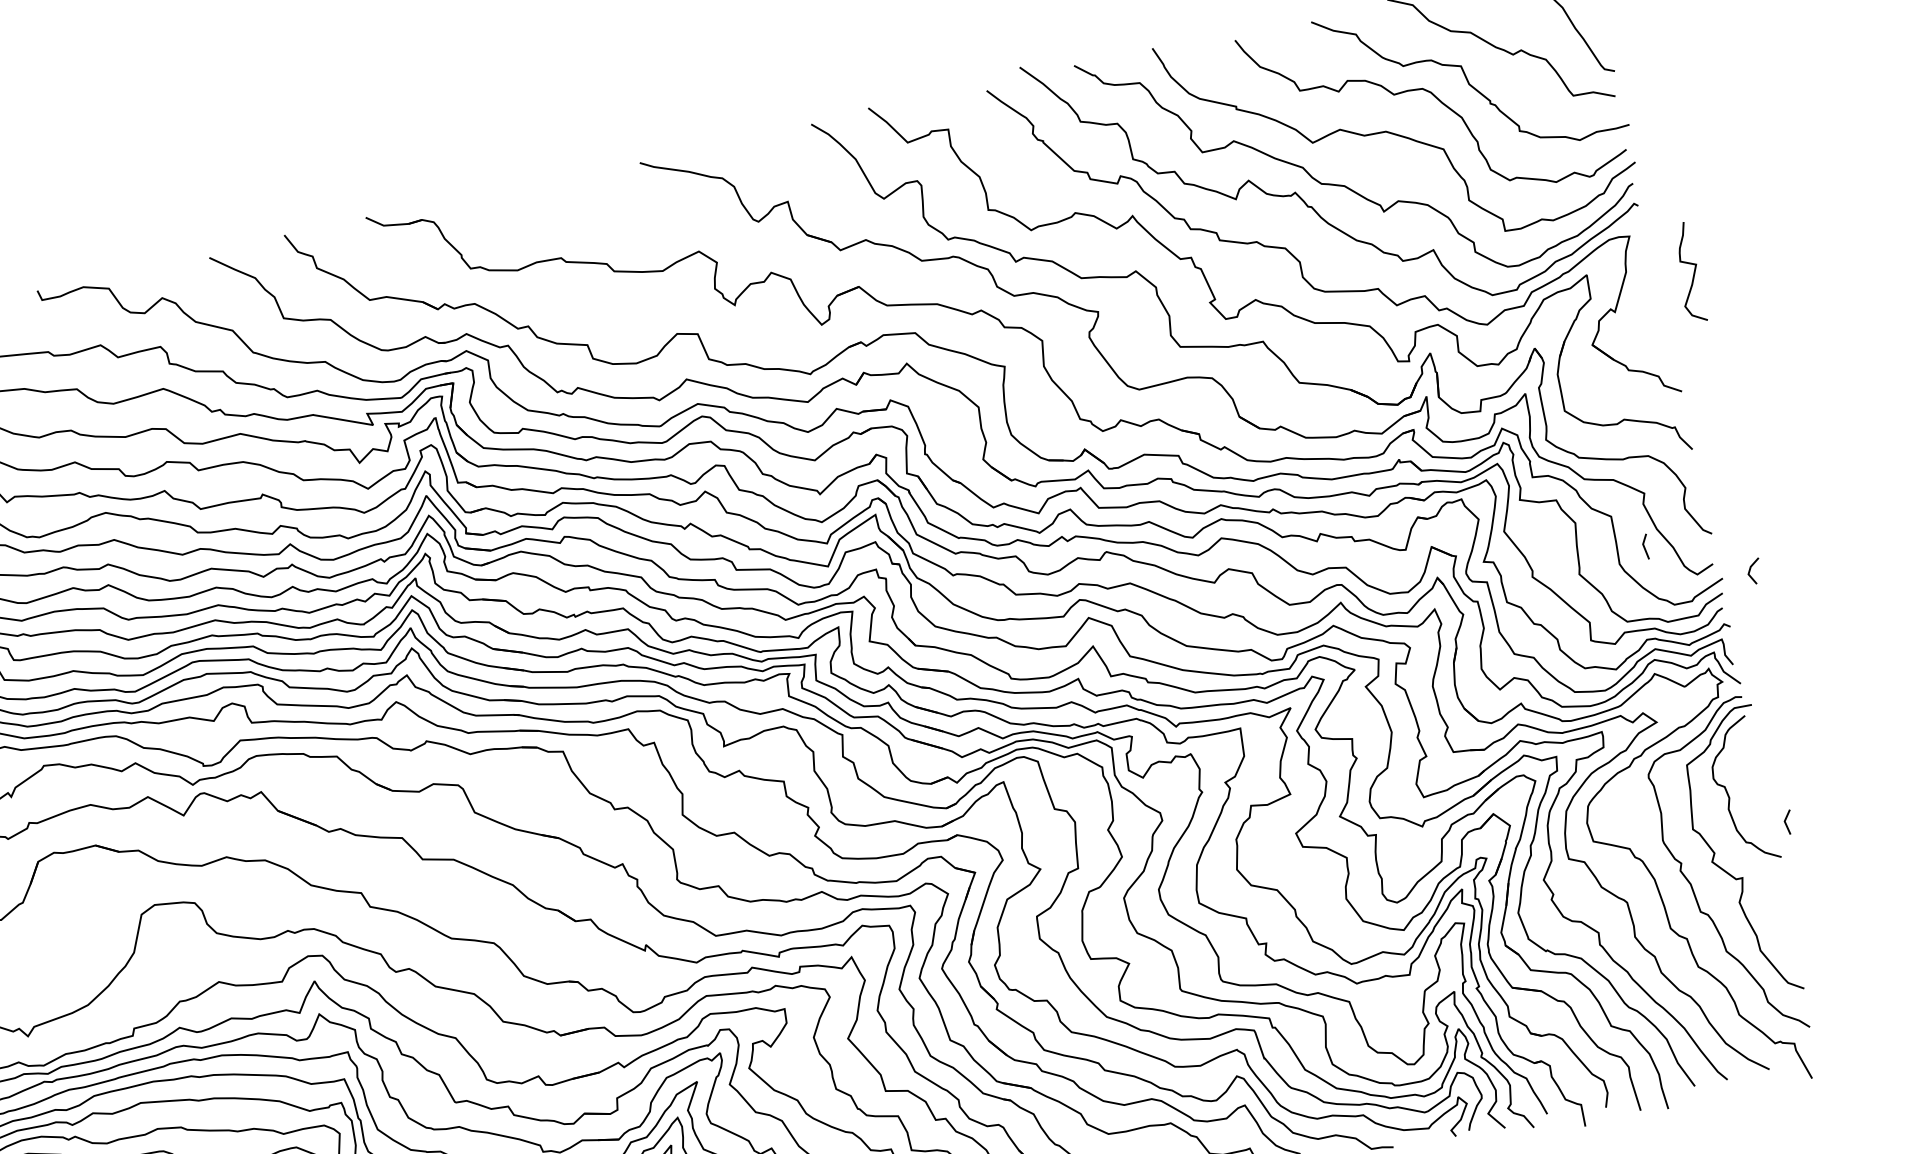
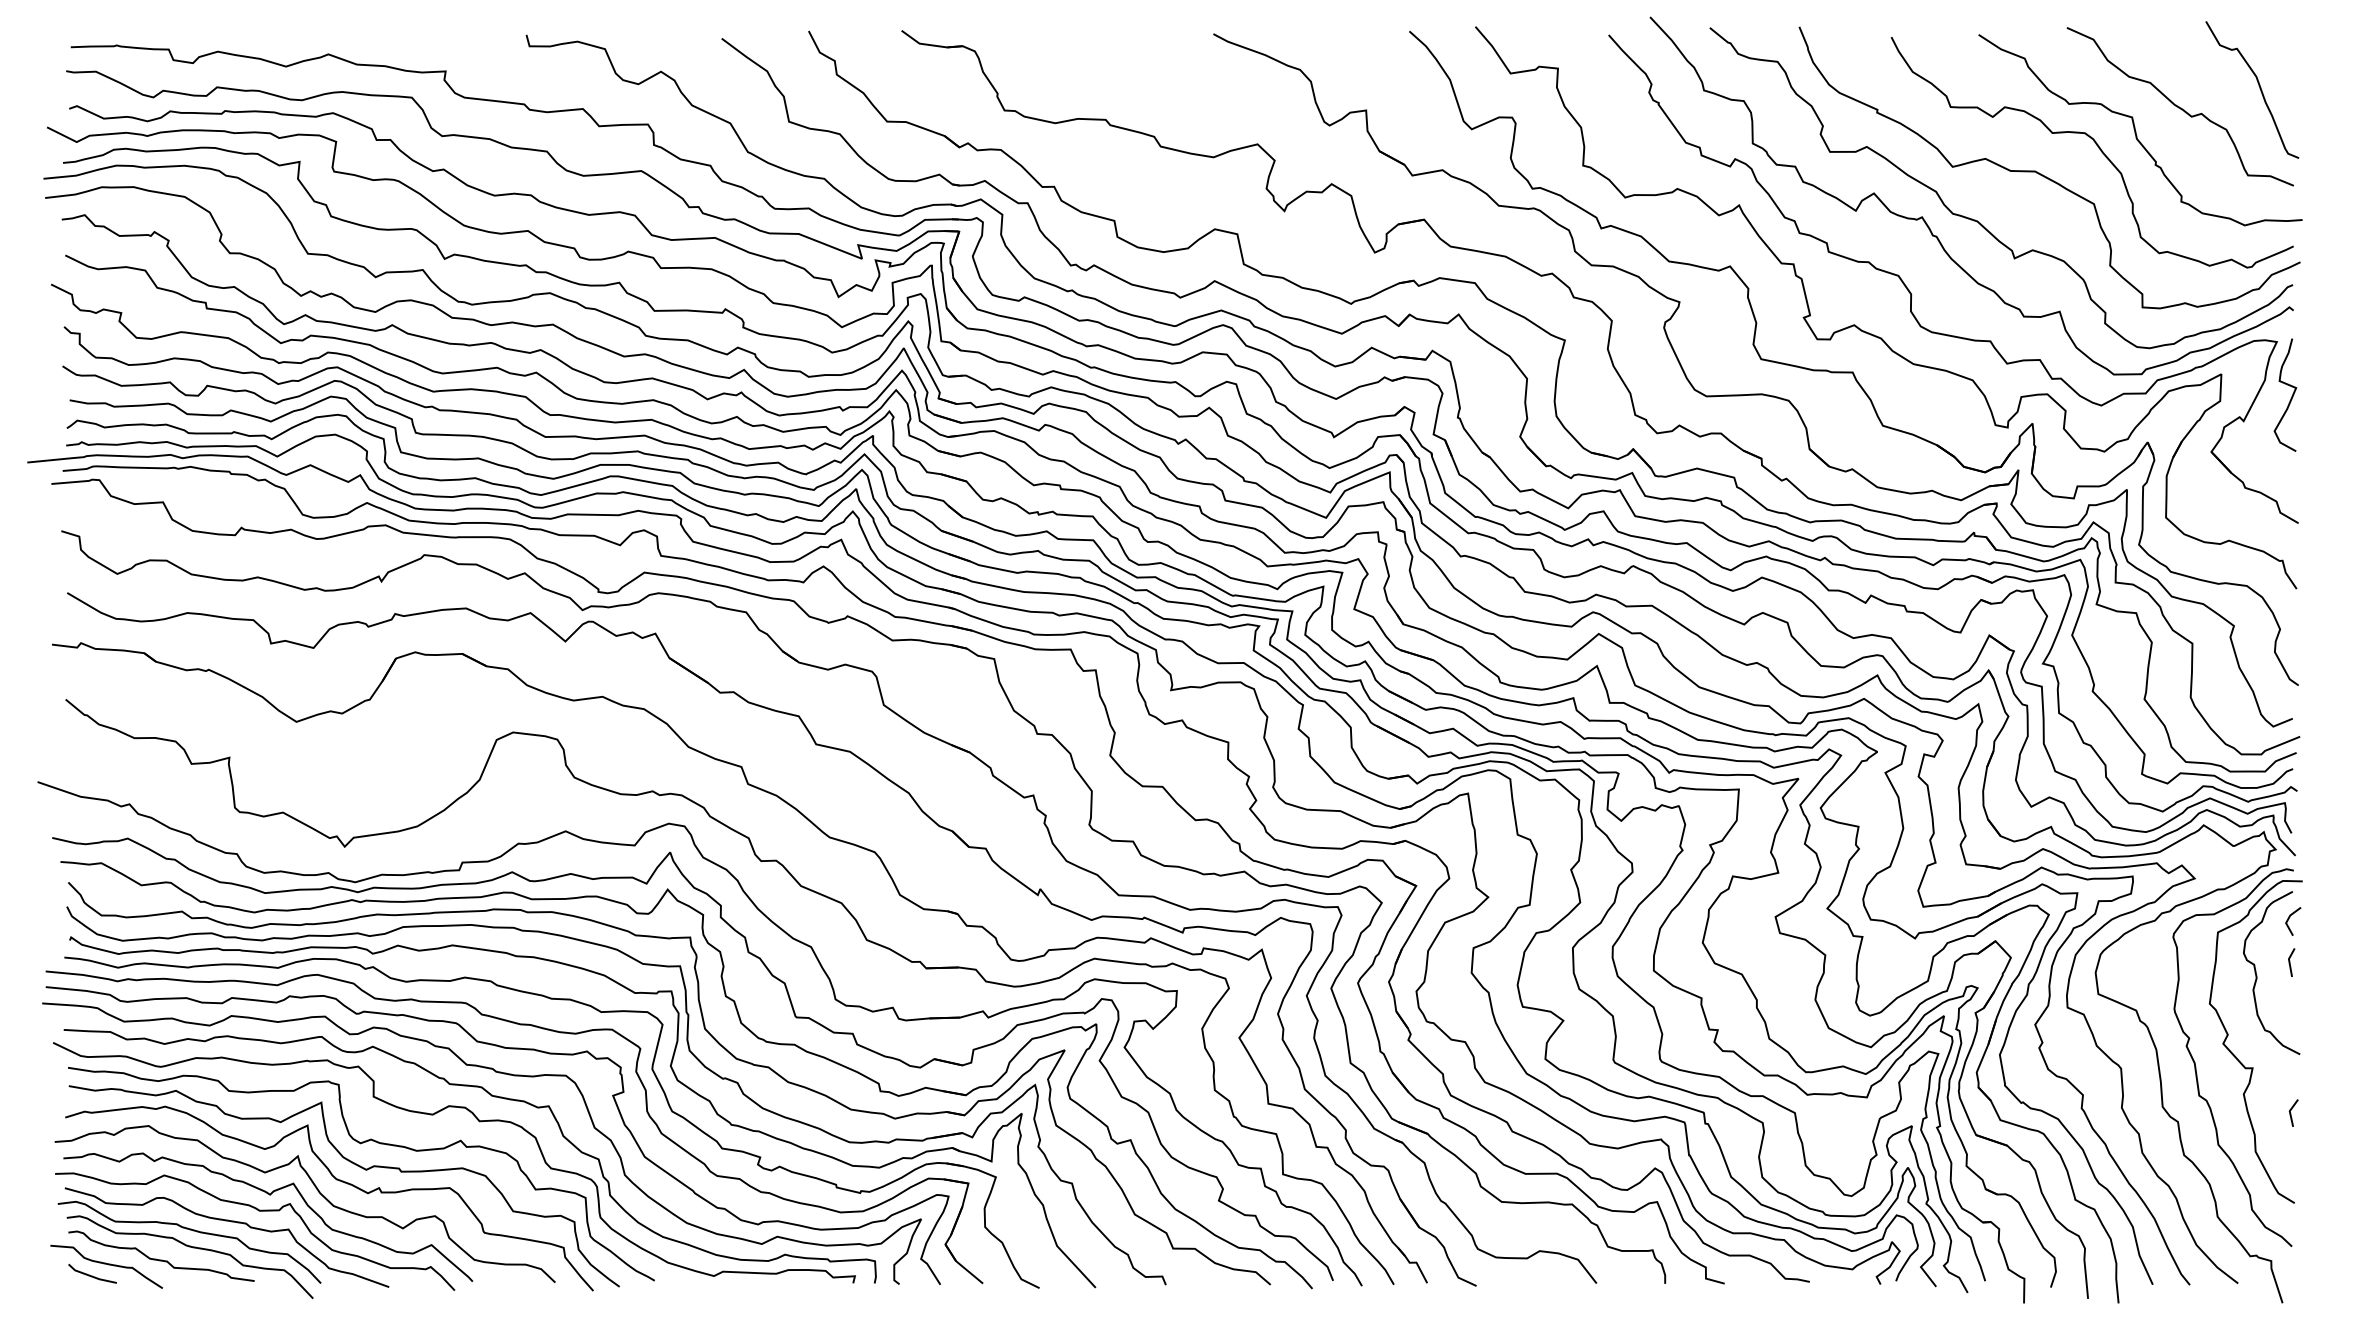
curve: (1693, 272) -> (2291, 396), moved
line: (1645, 546) -> (2290, 962), moved
line: (1750, 570) -> (2289, 919), moved
line: (1786, 823) -> (2291, 1113), moved

